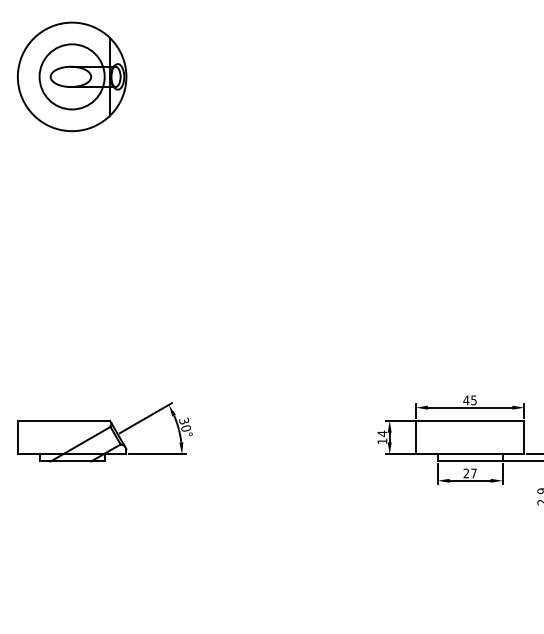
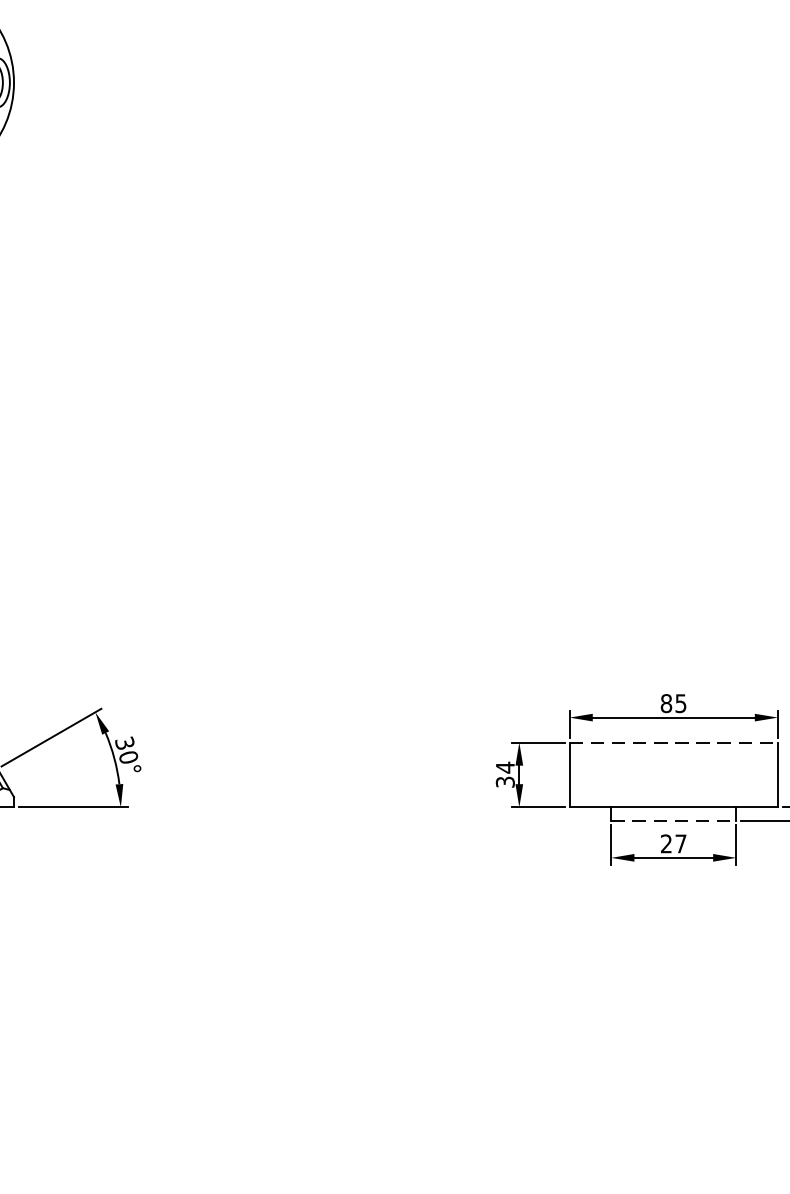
text: (466, 400) -> (666, 703), 45 -> 85
line: (470, 420) -> (674, 742), solid -> dashed
text: (382, 441) -> (505, 782), 14 -> 34
line: (470, 461) -> (674, 820), solid -> dashed

